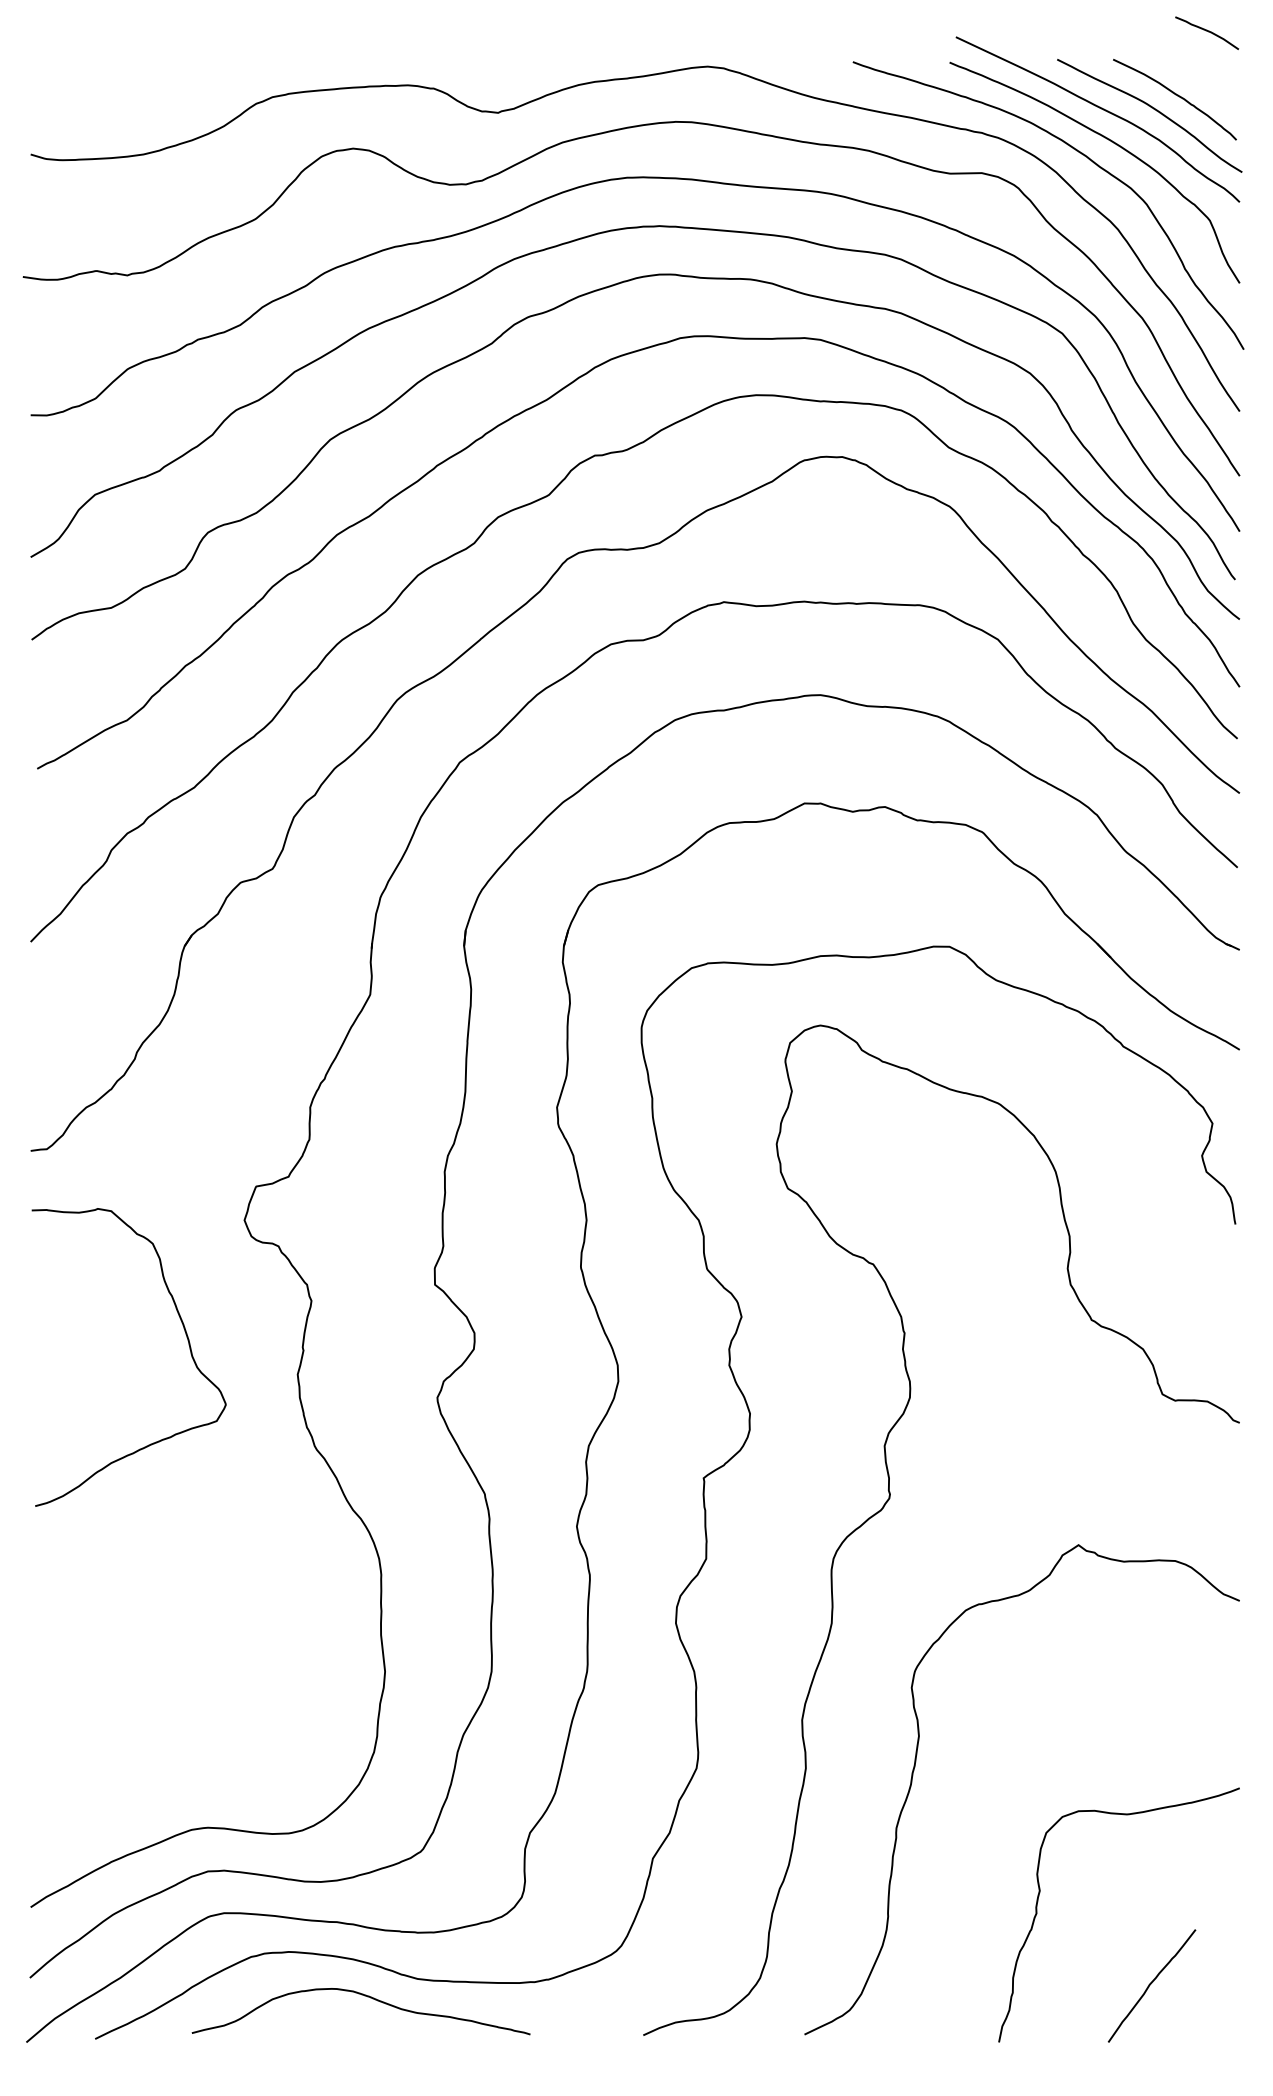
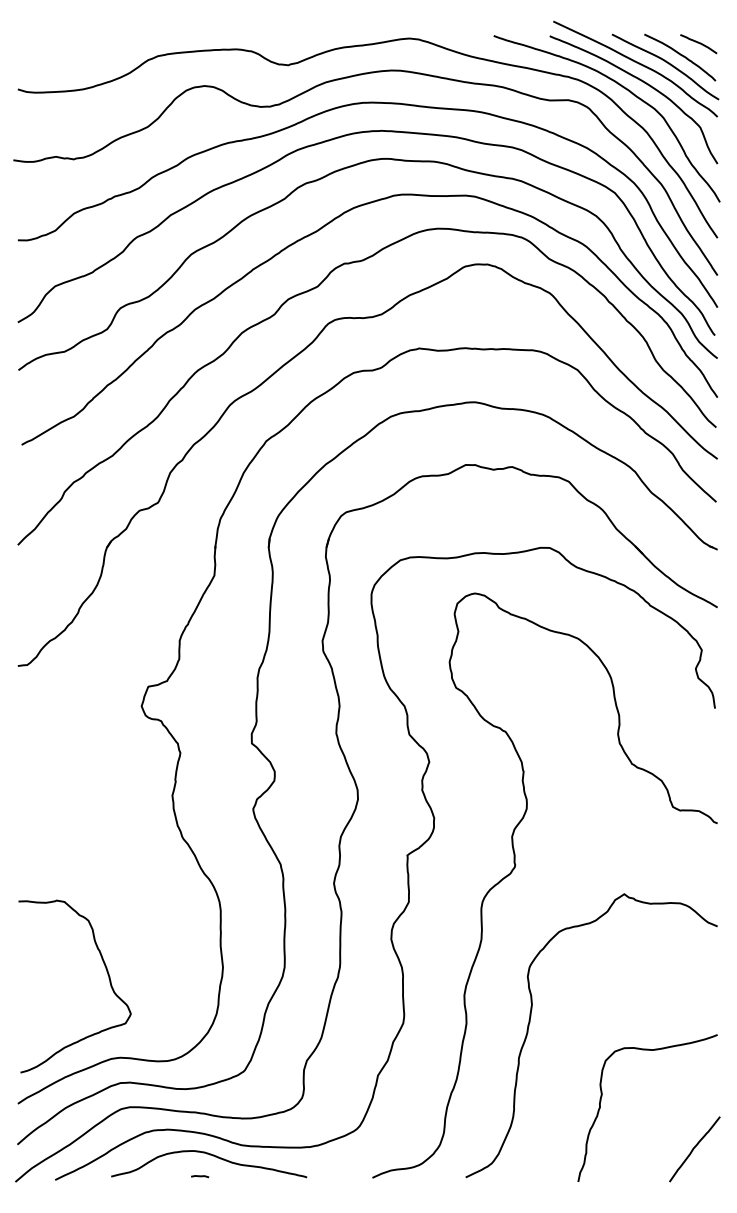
curve: (1206, 31) -> (698, 43), moved
curve: (187, 1343) -> (108, 978), moved
curve: (1151, 1986) -> (694, 1149), moved
line: (346, 2032) -> (200, 1176), added

